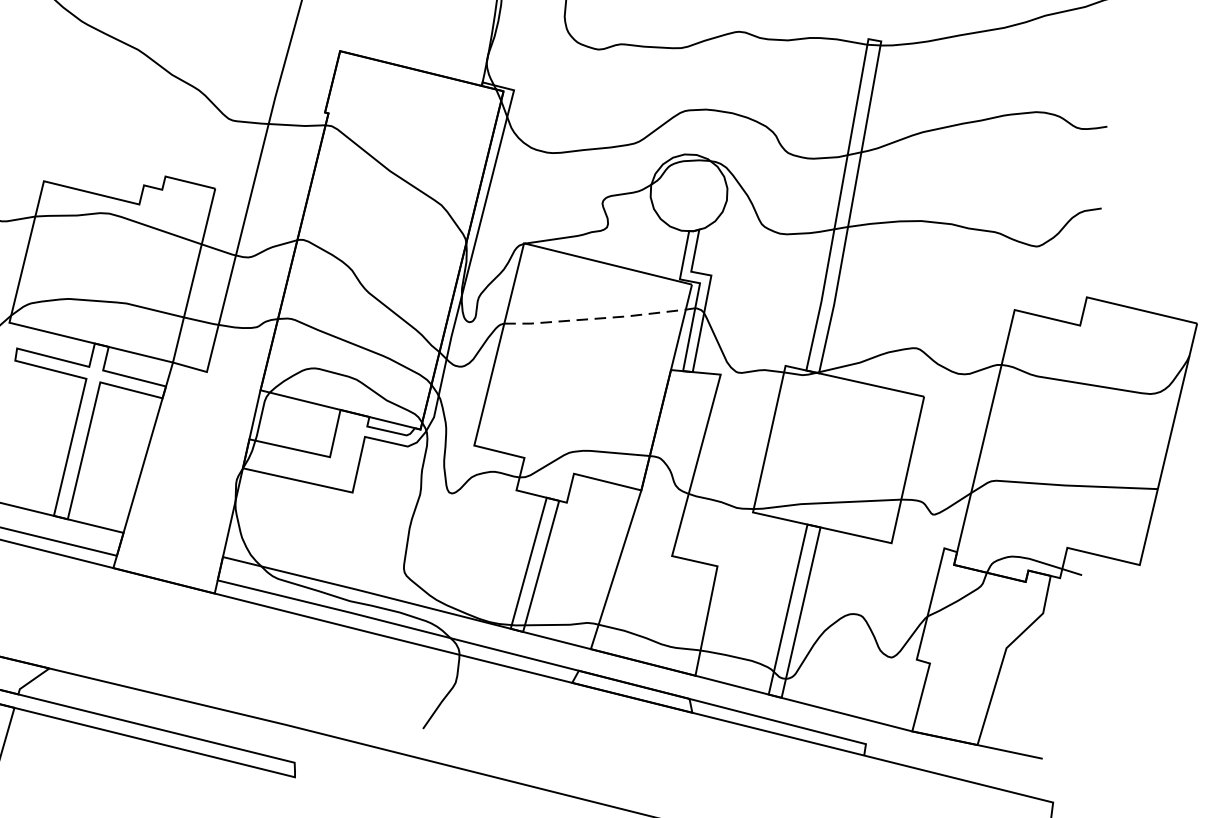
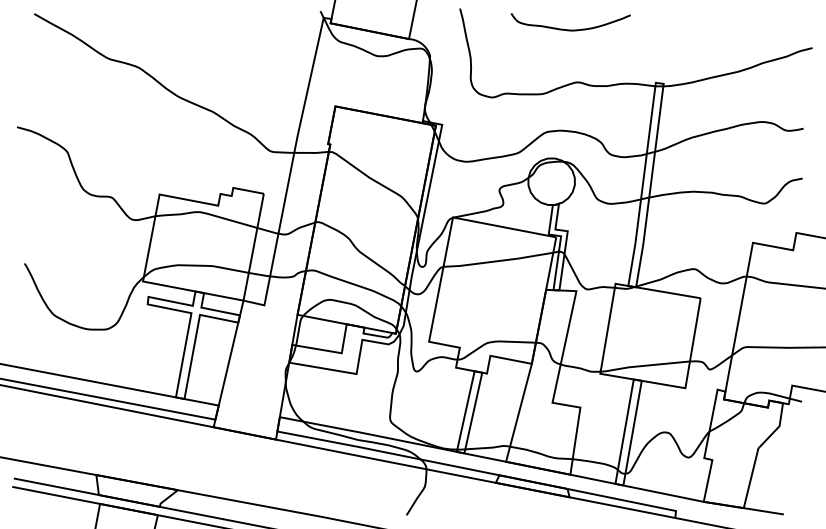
line: (595, 319) -> (498, 261), dashed -> solid

